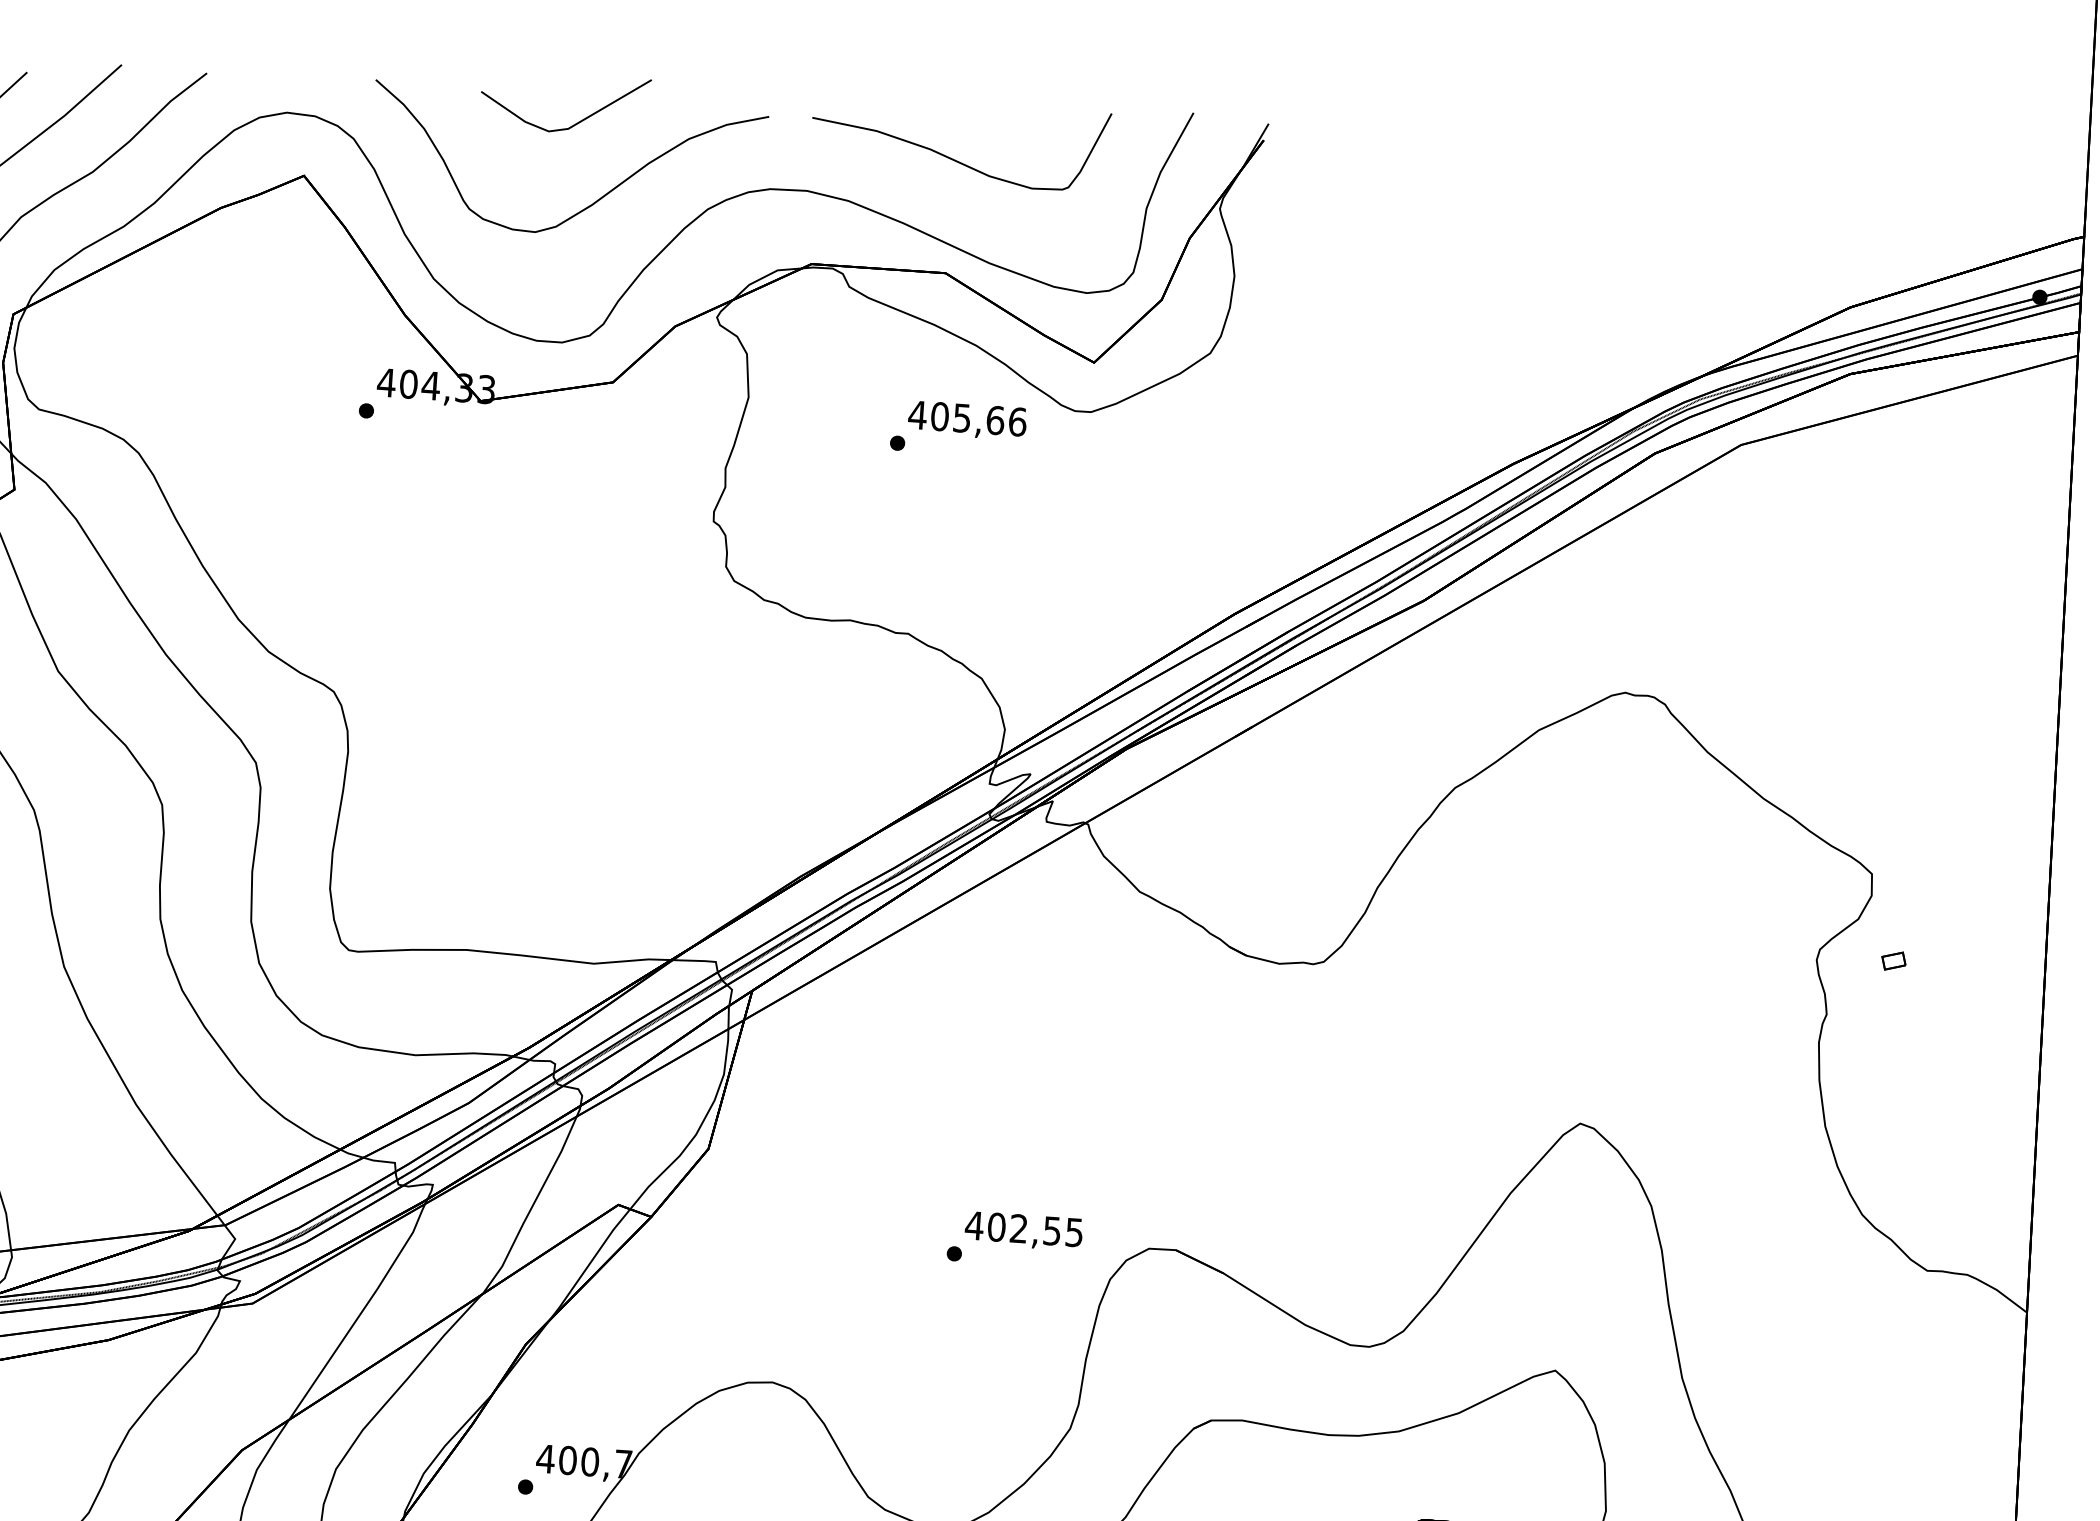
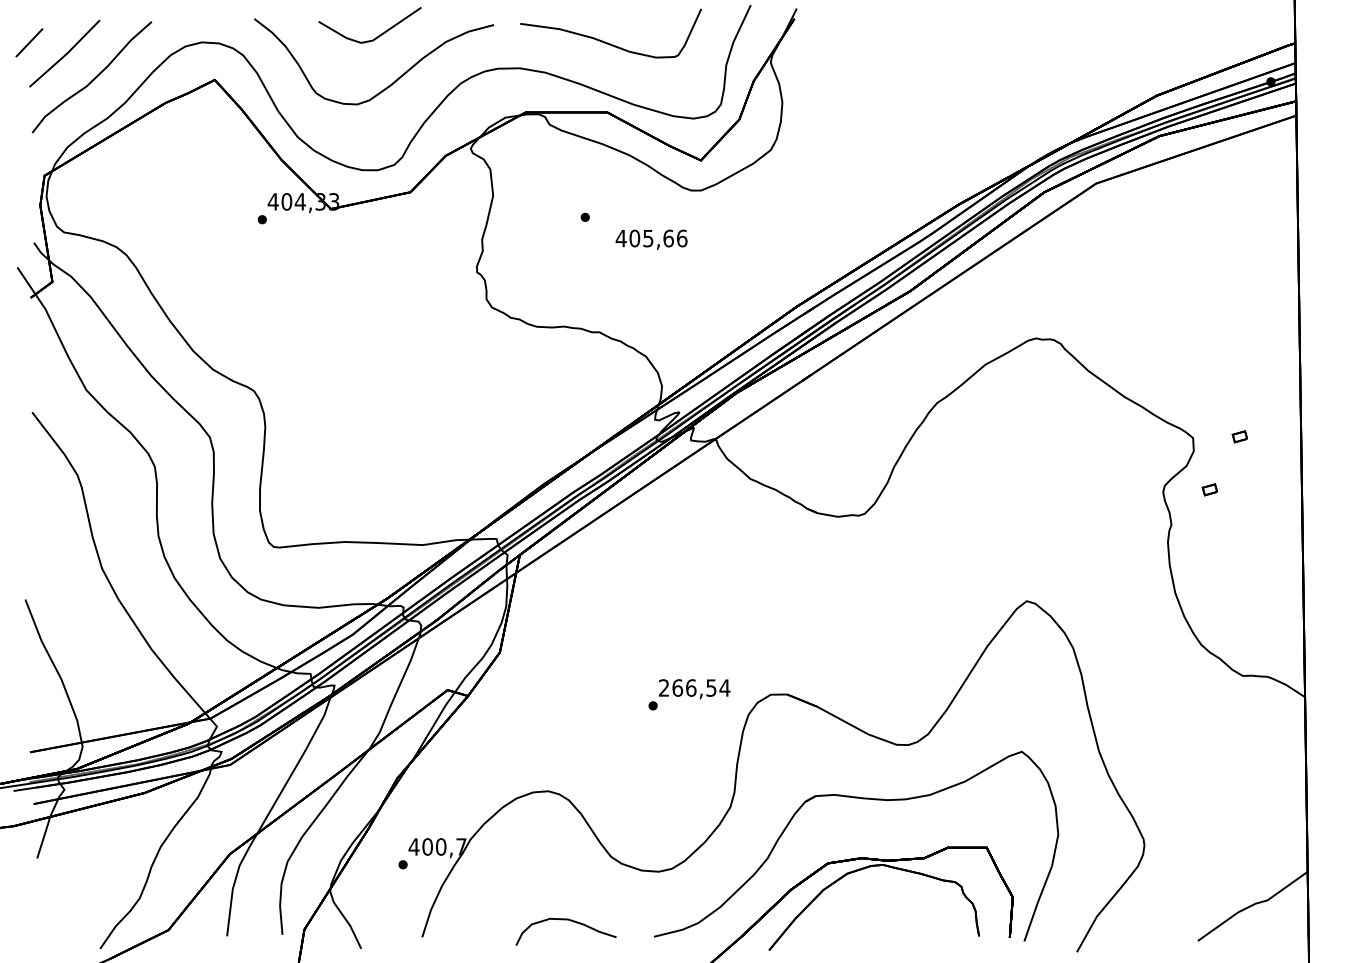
text: (967, 420) -> (651, 239), moved
part: (1948, 876) -> (1239, 436), added
text: (1024, 1228) -> (694, 687), 402,55 -> 266,54

